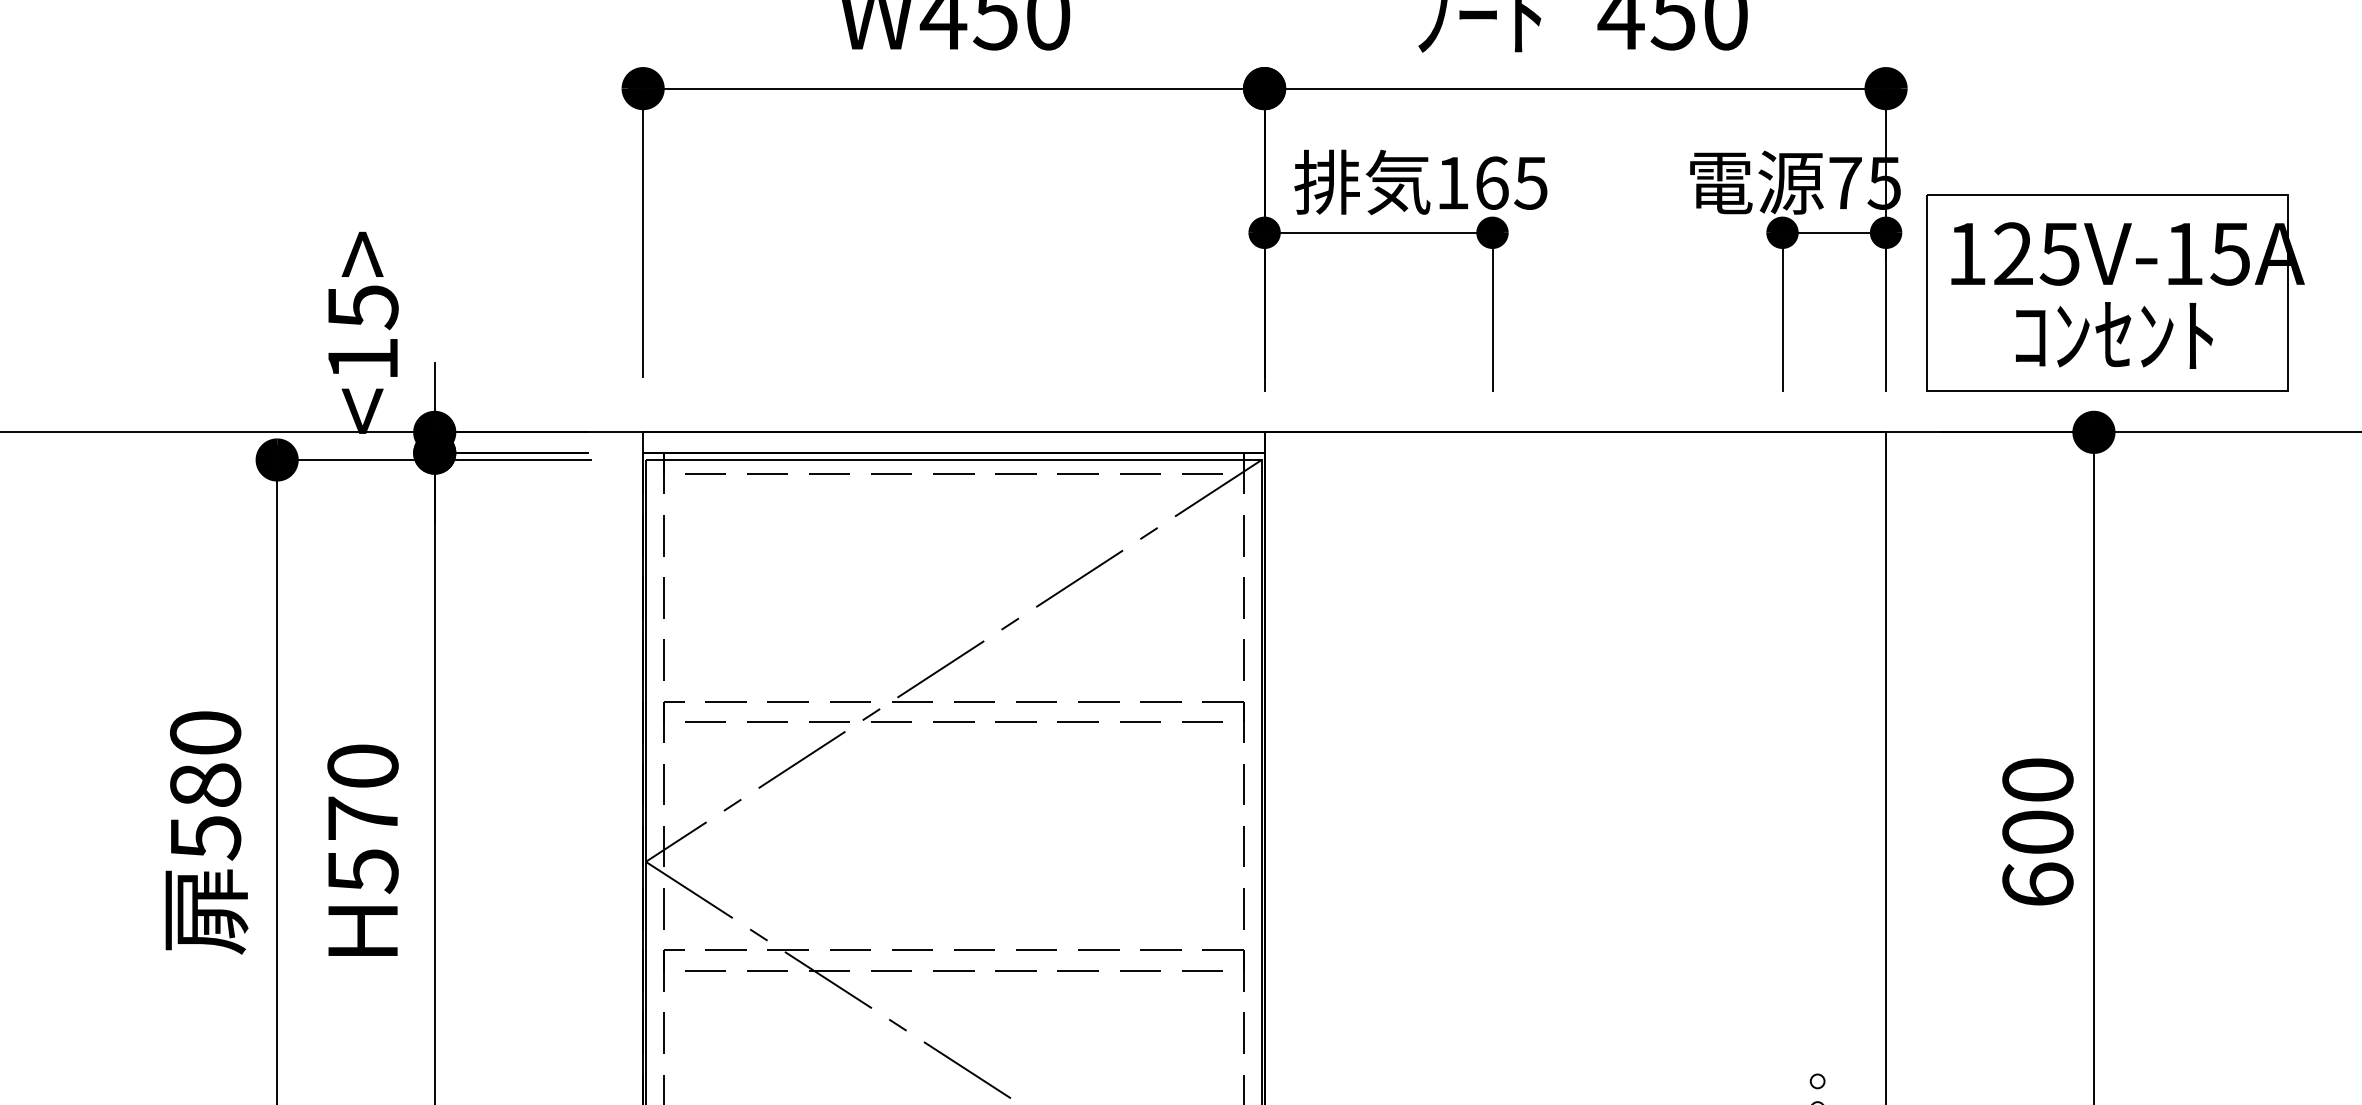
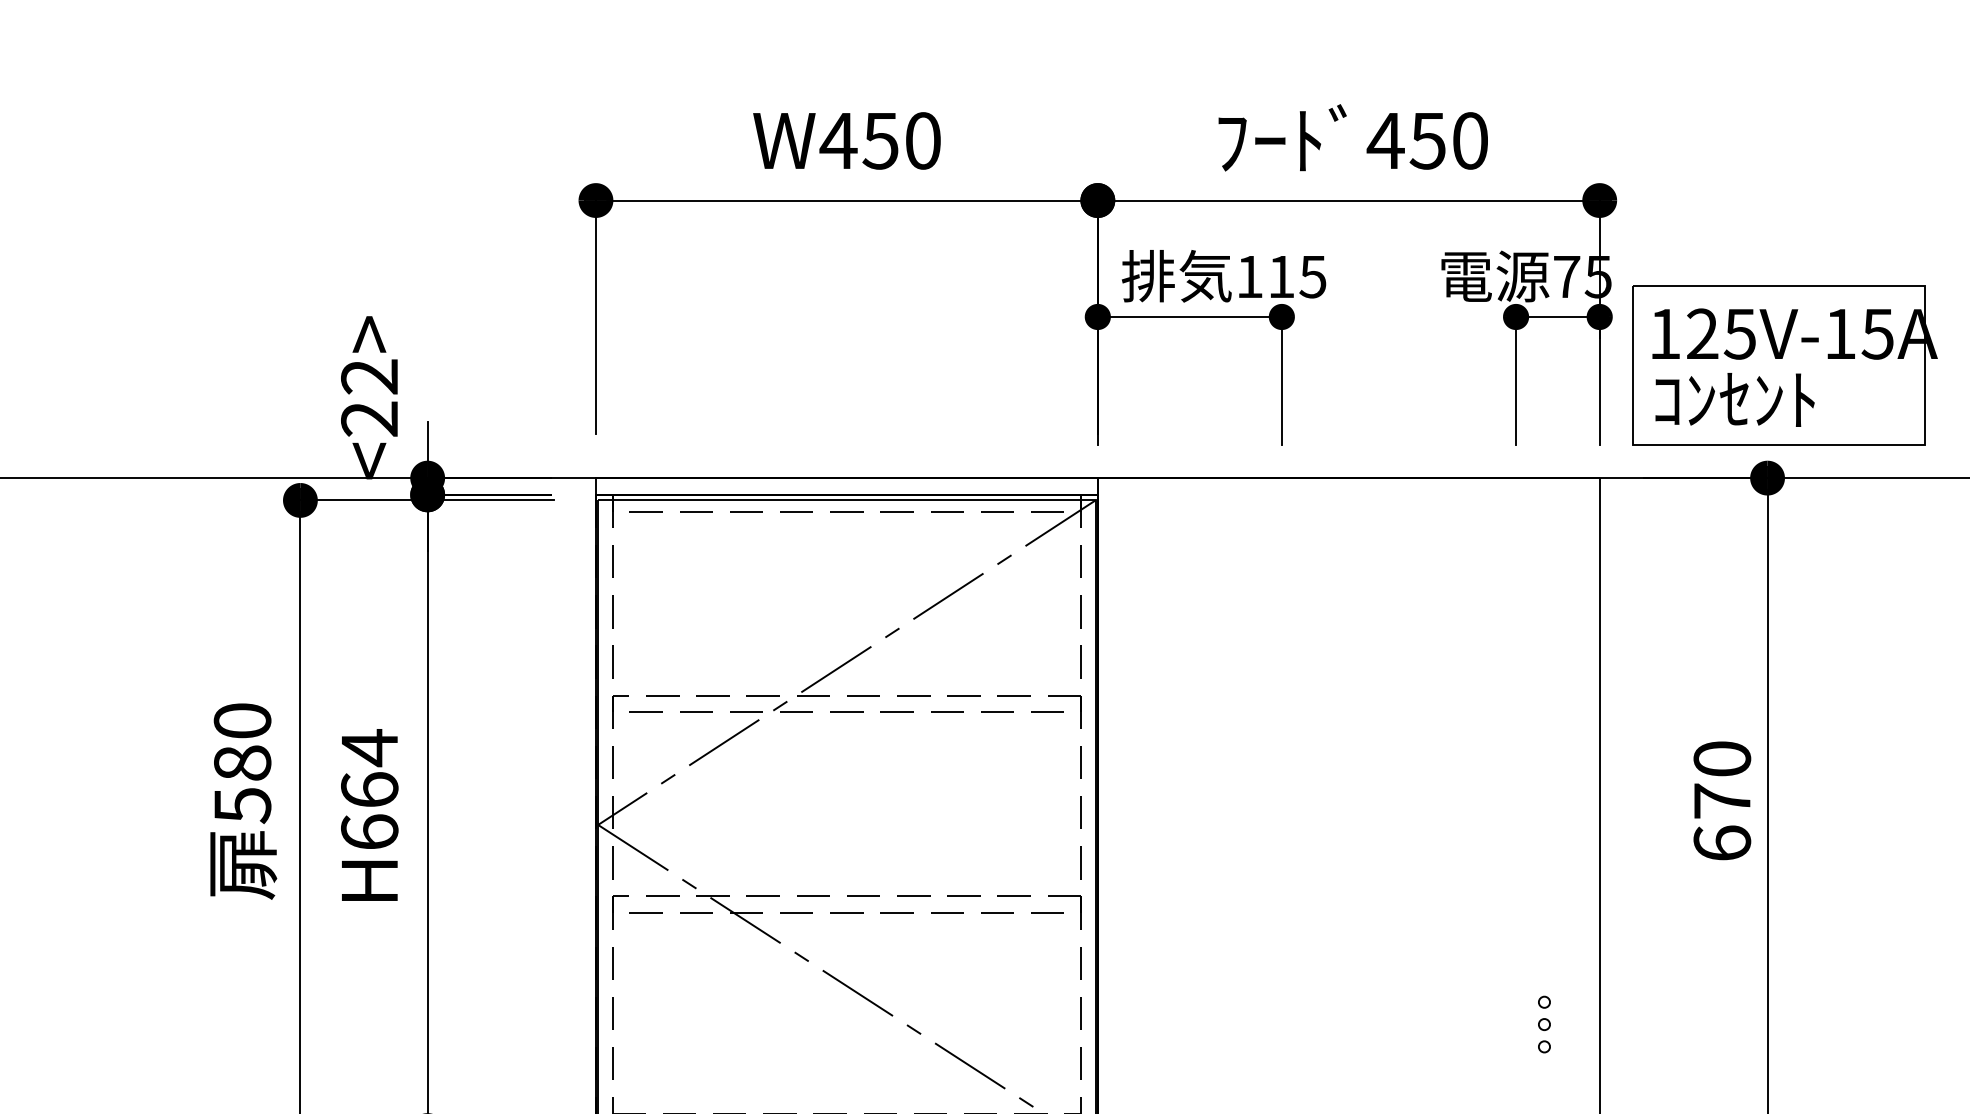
text: (1492, 182) -> (1281, 276), 165 -> 115
text: (362, 332) -> (369, 397), <15> -> <22>
text: (2113, 334) -> (1734, 399), moved
text: (362, 817) -> (369, 789), H570 -> H664
text: (2038, 831) -> (1722, 800), 600 -> 670

